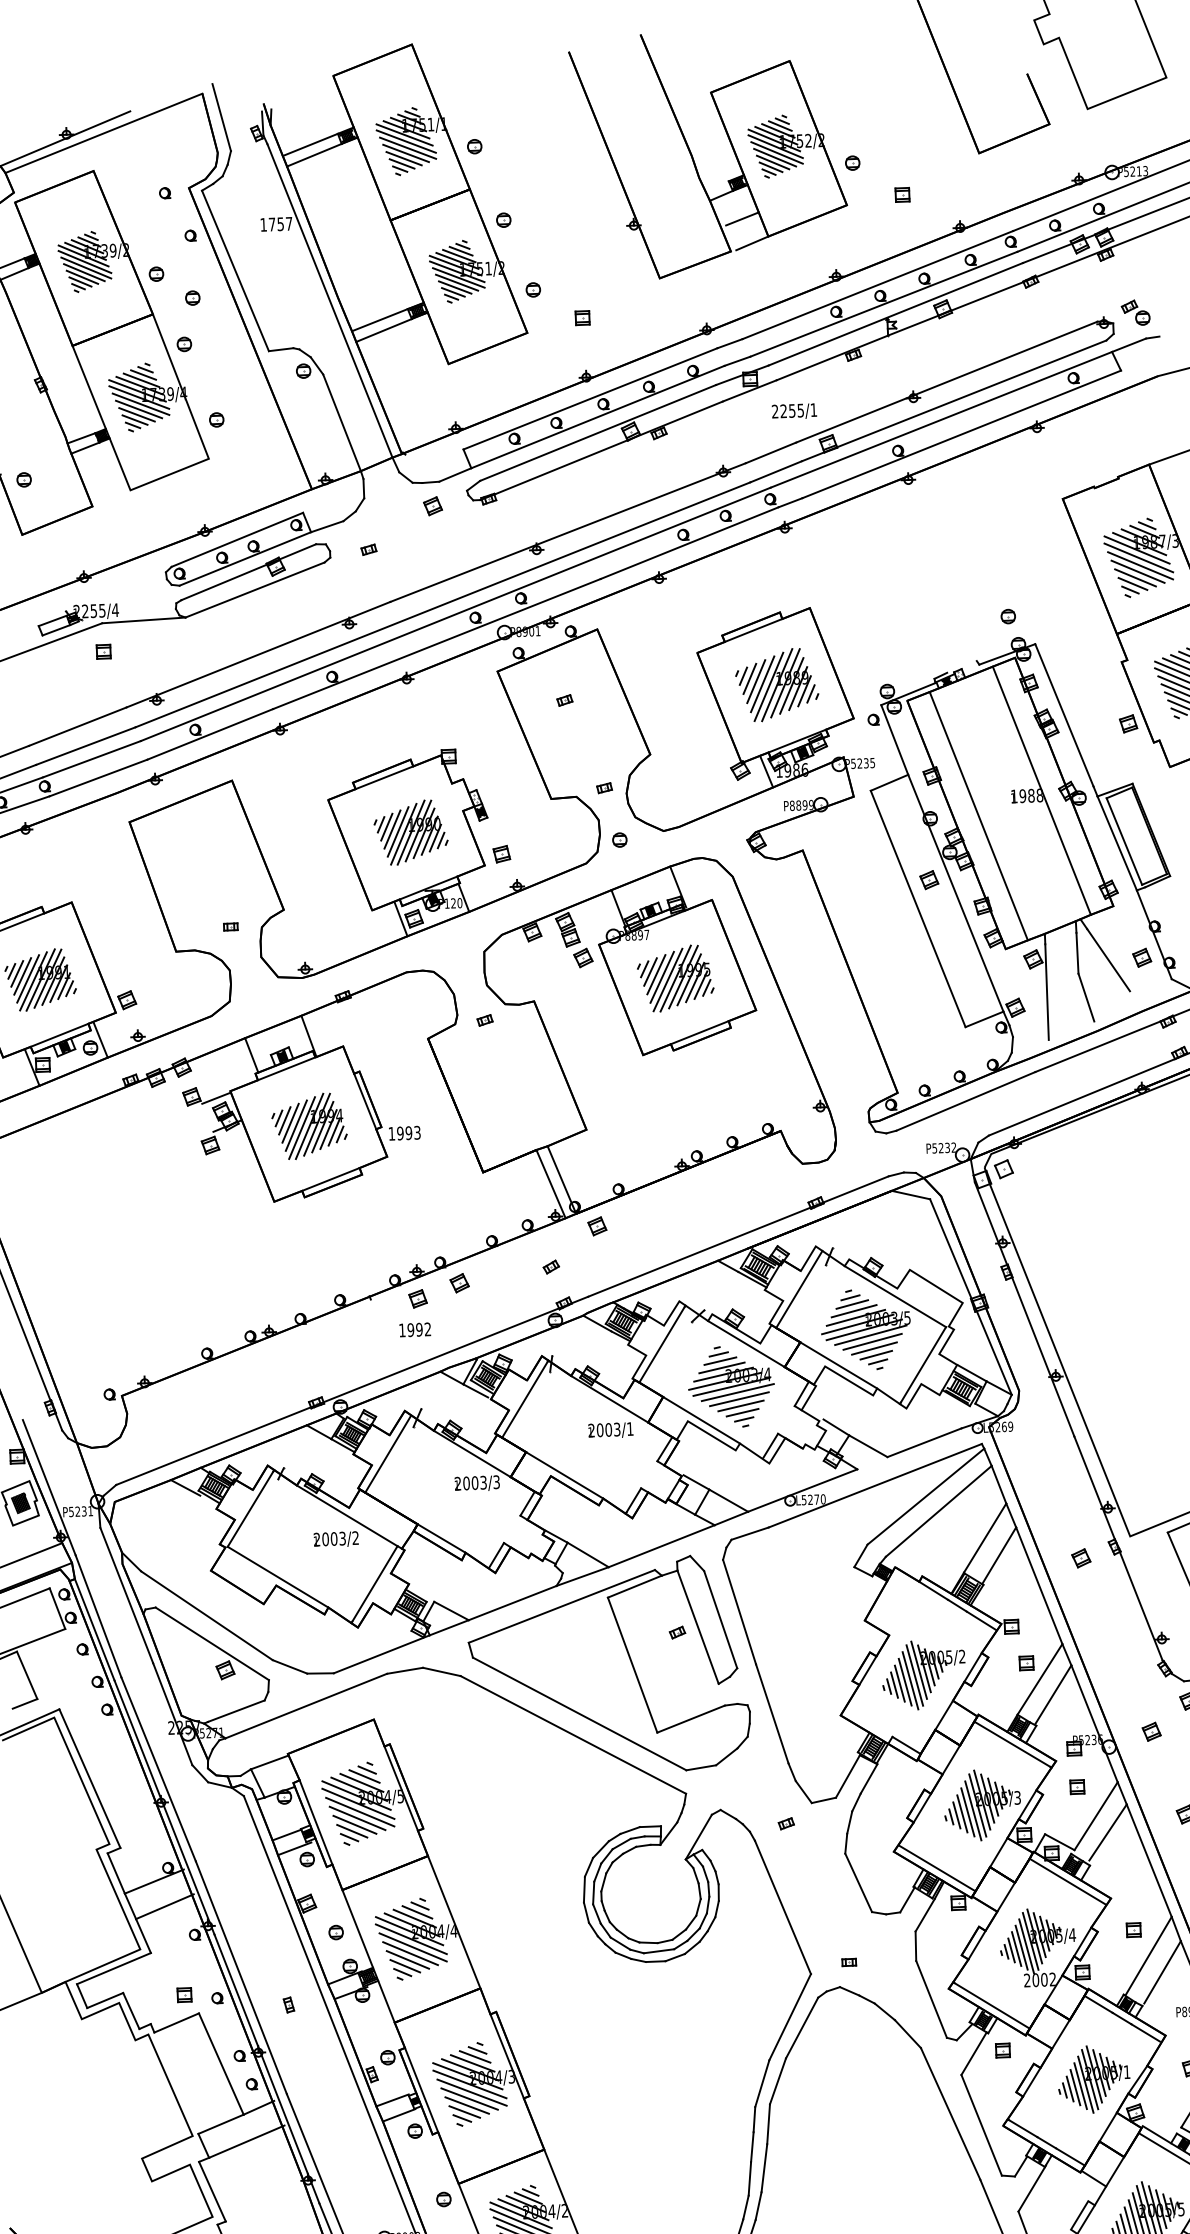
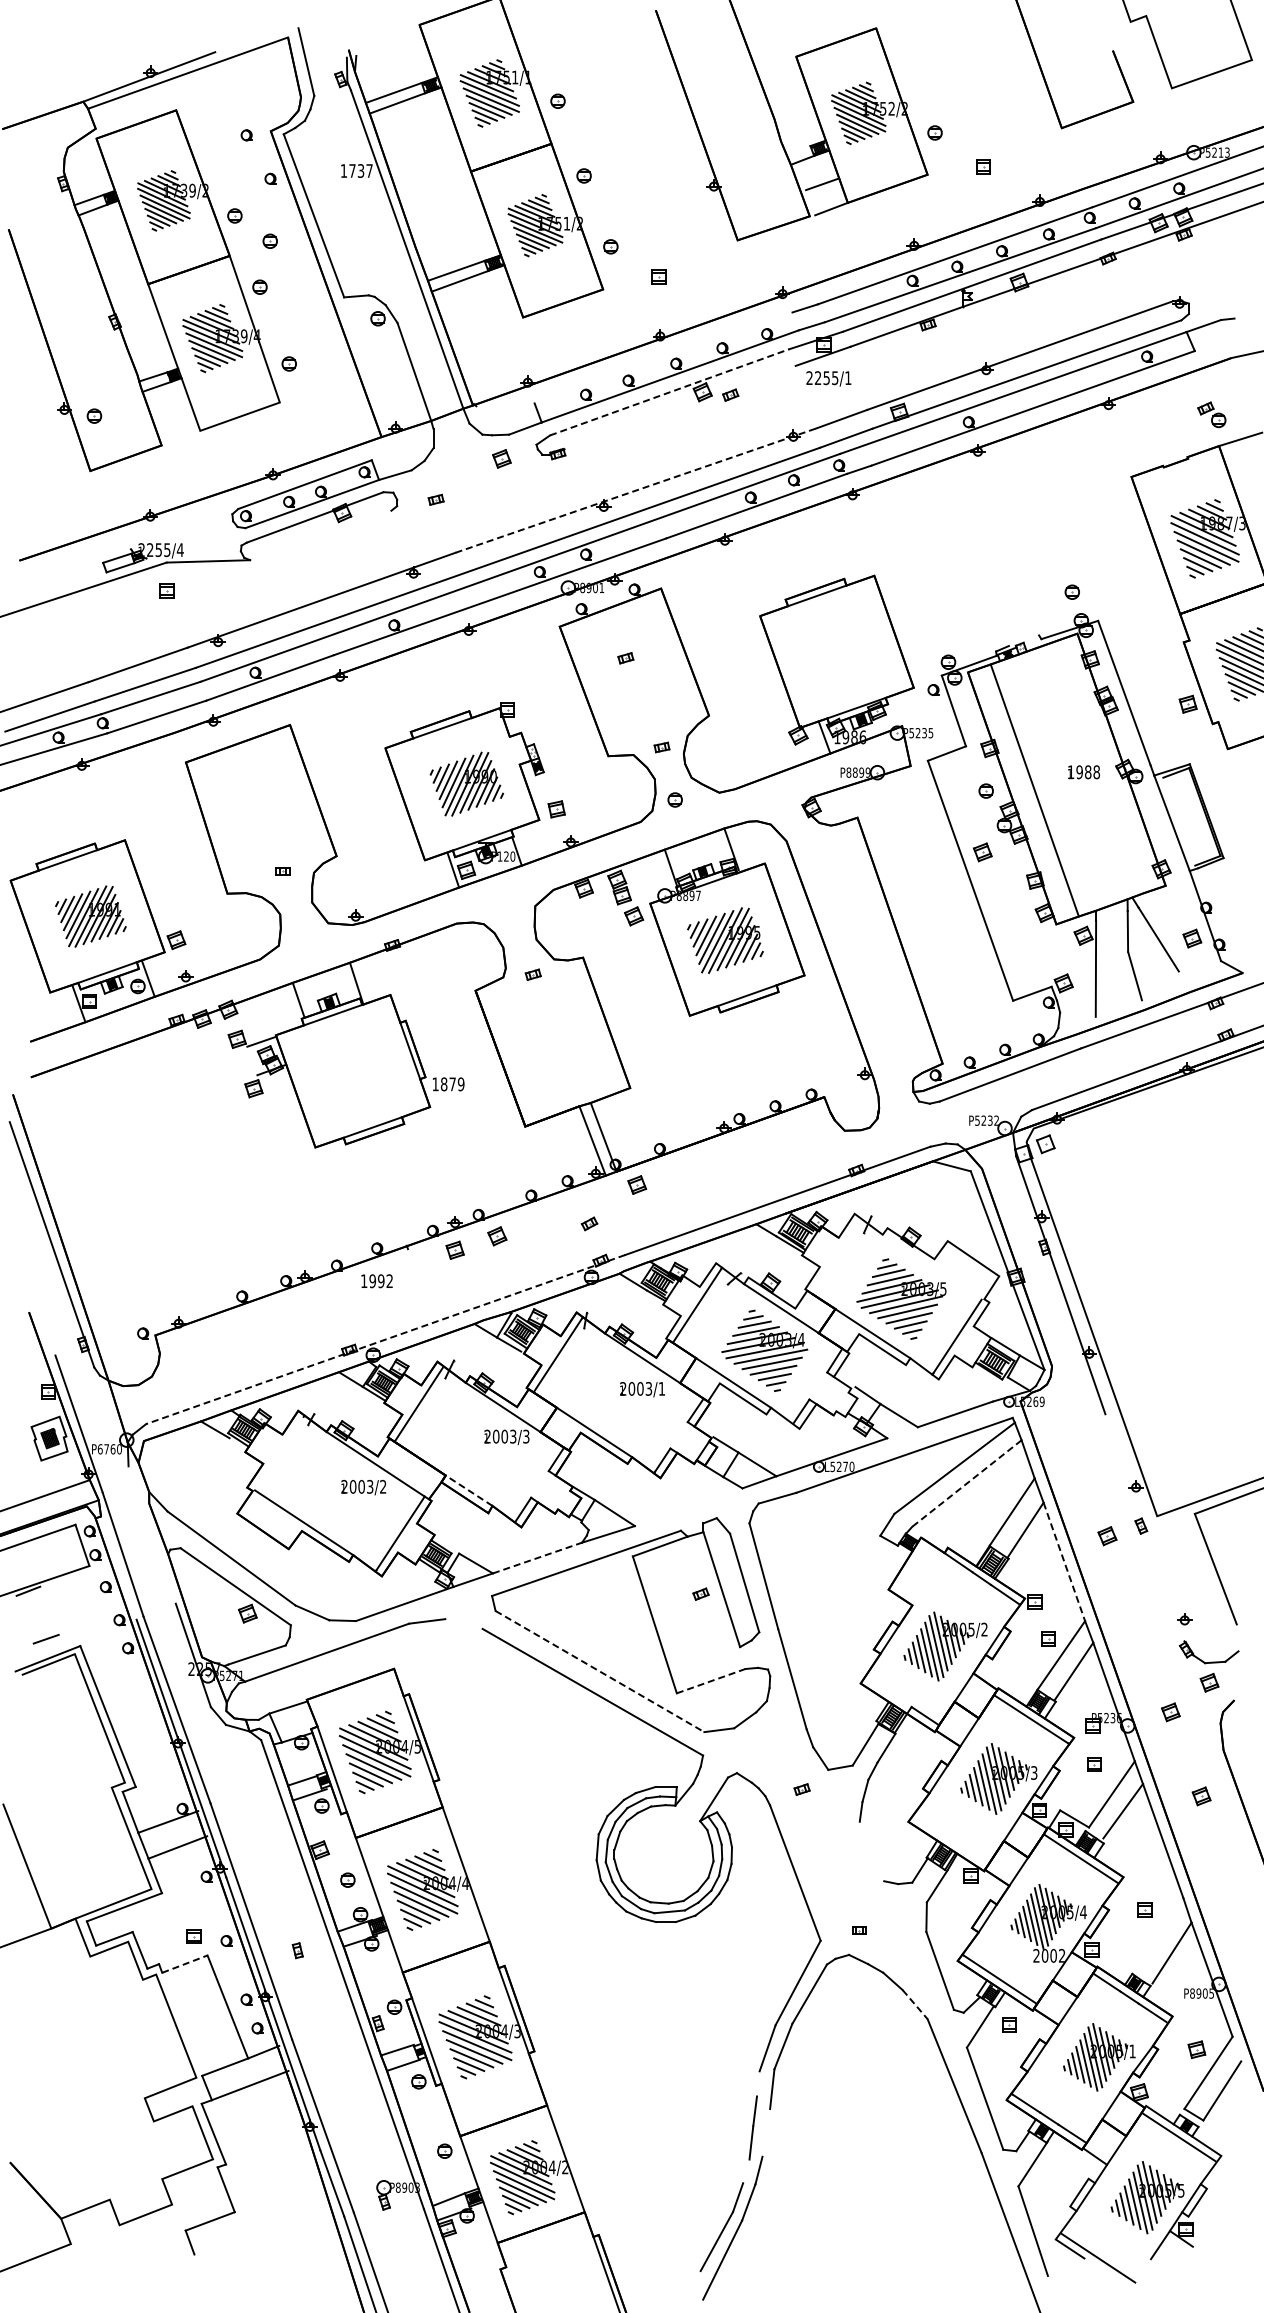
text: (281, 223) -> (361, 170), 1757 -> 1737
part: (1135, 312) -> (1211, 414), moved
line: (590, 398) -> (663, 357), removed
text: (794, 411) -> (828, 378), moved
line: (598, 433) -> (670, 392), solid -> dashed
line: (608, 447) -> (679, 407), removed
line: (567, 532) -> (635, 490), solid -> dashed
line: (254, 590) -> (320, 535), removed
part: (777, 685) -> (838, 651), removed
line: (1041, 790) -> (1098, 767), removed
line: (1124, 841) -> (1179, 821), removed
line: (955, 893) -> (1008, 866), removed
part: (309, 1126) -> (353, 1073), removed
text: (408, 1133) -> (452, 1084), 1993 -> 1879
line: (799, 1288) -> (836, 1255), removed
line: (894, 1295) -> (931, 1266), removed
text: (414, 1330) -> (376, 1281), moved
line: (352, 1390) -> (385, 1339), solid -> dashed
line: (250, 1508) -> (279, 1453), removed
text: (80, 1511) -> (109, 1449), P5231 -> P6760
line: (938, 1511) -> (966, 1483), solid -> dashed
line: (442, 1538) -> (469, 1490), solid -> dashed
line: (661, 1546) -> (688, 1507), removed
line: (1117, 1548) -> (1144, 1527), removed
line: (1039, 1585) -> (1064, 1561), solid -> dashed
line: (126, 1595) -> (151, 1534), removed
line: (512, 1602) -> (537, 1557), solid -> dashed
line: (94, 1629) -> (118, 1567), removed
line: (441, 1671) -> (463, 1623), removed
line: (27, 1675) -> (49, 1610), removed
line: (579, 1713) -> (599, 1671), solid -> dashed
line: (691, 1719) -> (711, 1681), solid -> dashed
line: (937, 1868) -> (951, 1840), removed
line: (858, 1882) -> (871, 1851), removed
line: (1148, 1956) -> (1158, 1936), removed
line: (177, 2022) -> (185, 1963), solid -> dashed
line: (908, 2033) -> (915, 2004), solid -> dashed
line: (754, 2119) -> (758, 2083), removed
line: (764, 2167) -> (766, 2132), removed
line: (746, 2207) -> (746, 2171), removed

